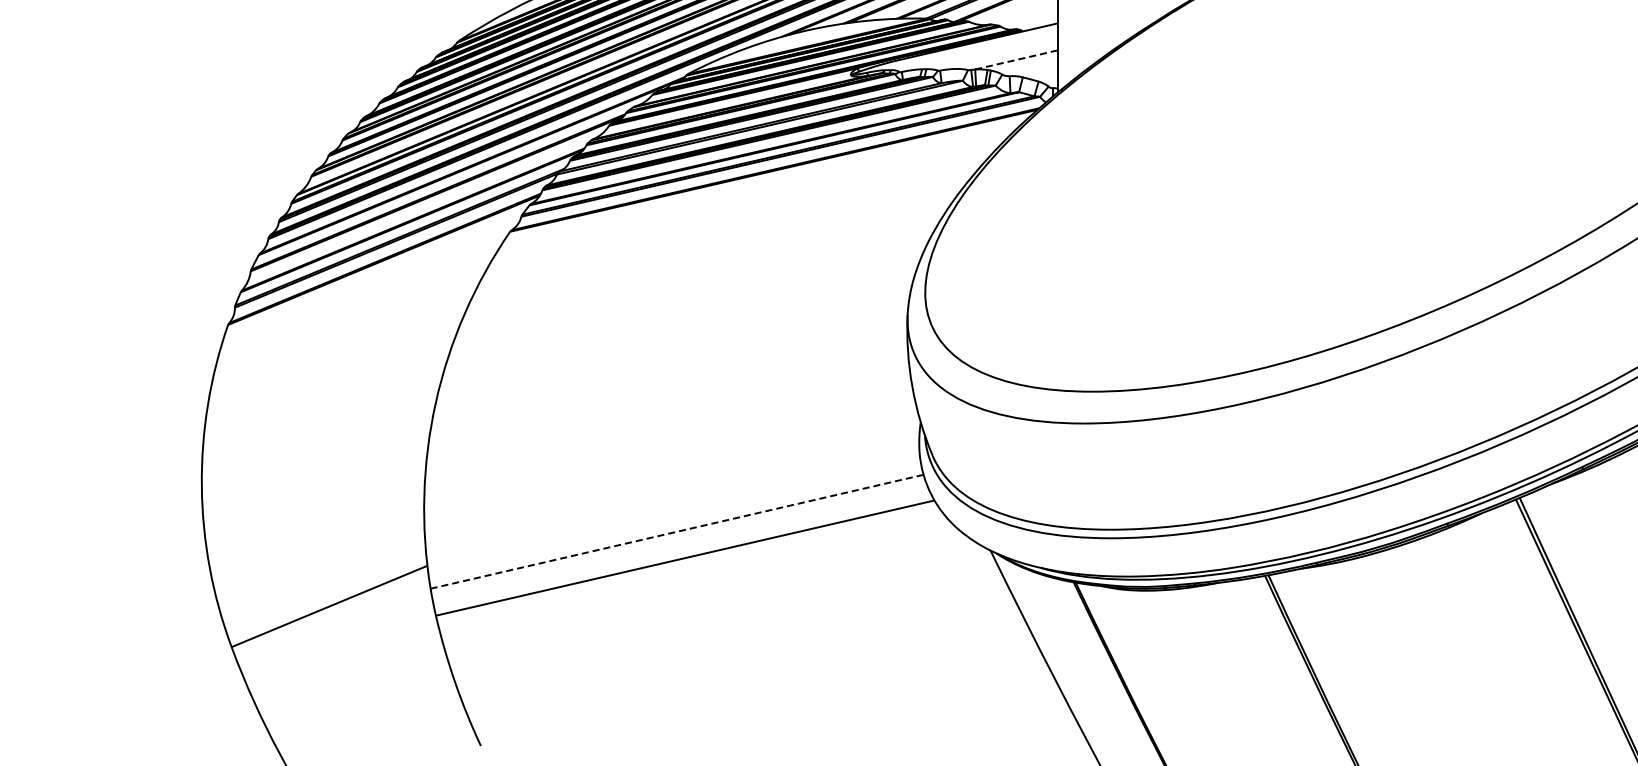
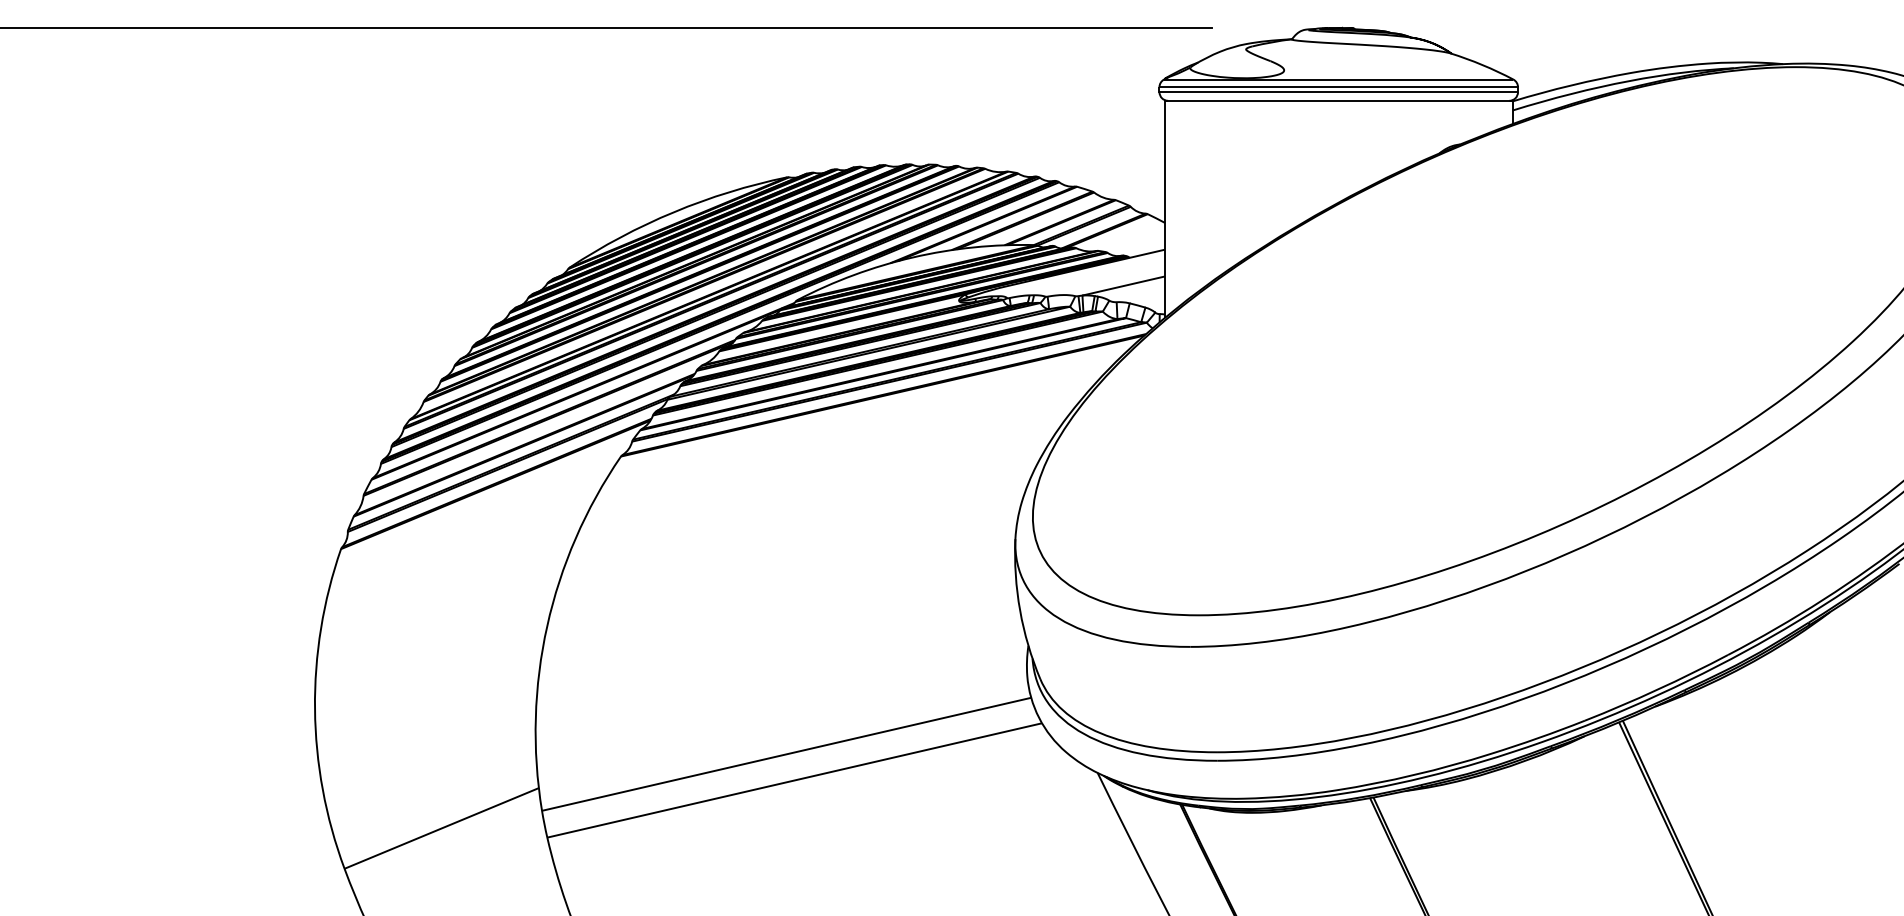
line: (1017, 59) -> (1124, 285), dashed -> solid
line: (677, 531) -> (787, 754), dashed -> solid

